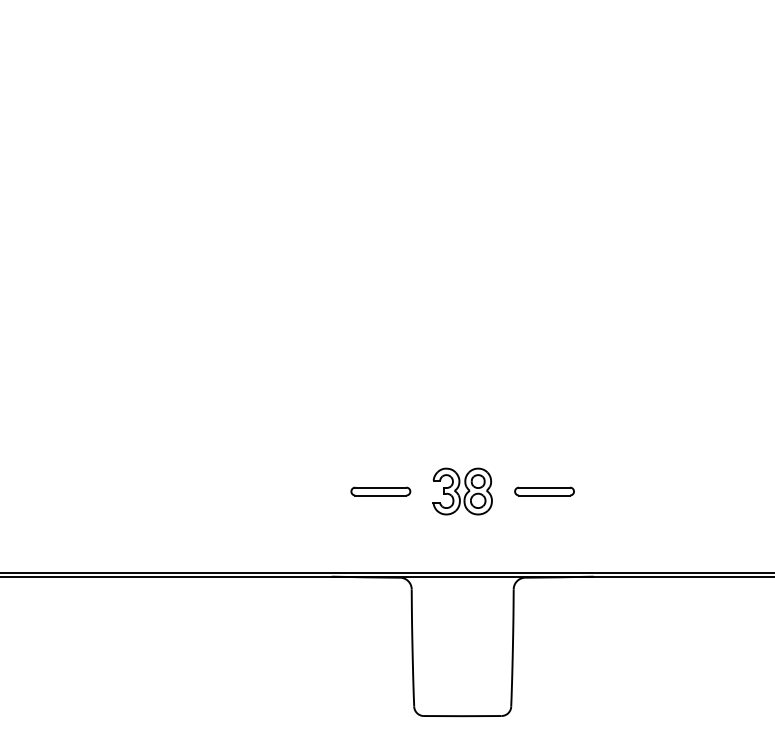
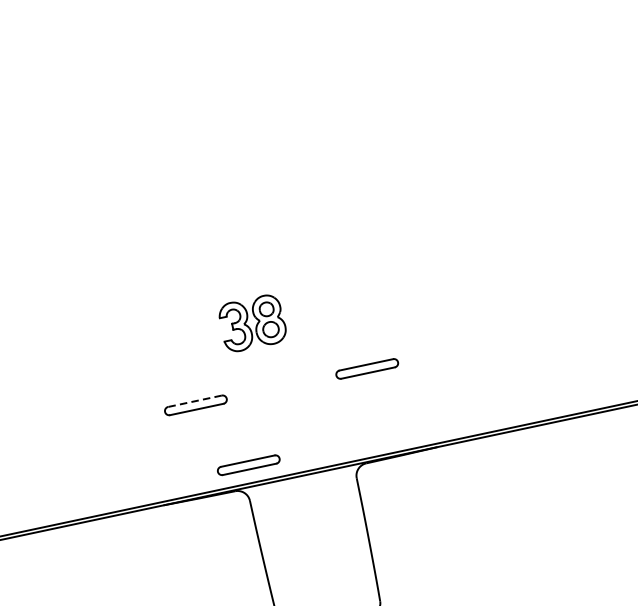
line: (380, 487) -> (194, 401), solid -> dashed
part: (462, 491) -> (252, 323), moved
part: (417, 556) -> (248, 465), added

